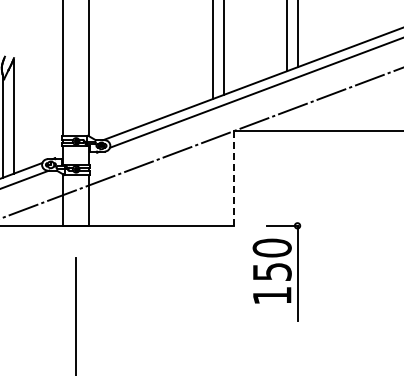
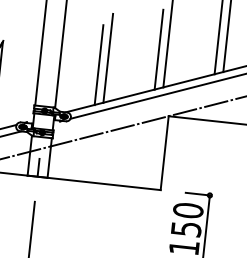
line: (149, 65) -> (108, 58), added
line: (138, 75) -> (98, 64), added
line: (234, 177) -> (164, 152), dashed -> solid
line: (76, 213) -> (38, 167), added

